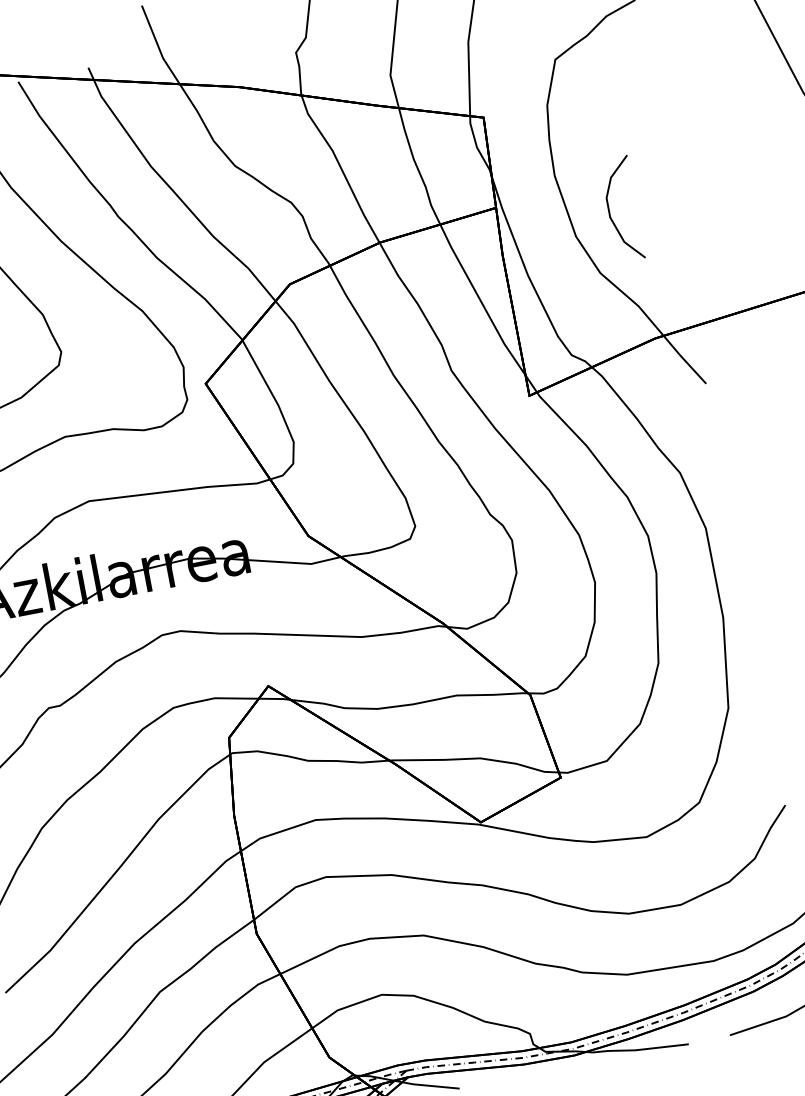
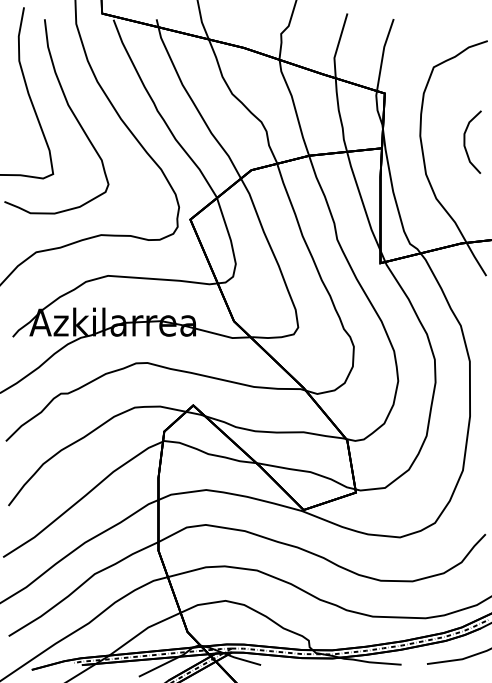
curve: (610, 210) -> (465, 141), moved

